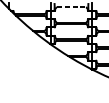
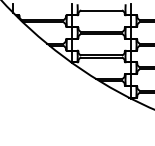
line: (72, 7) -> (102, 10), dashed -> solid

